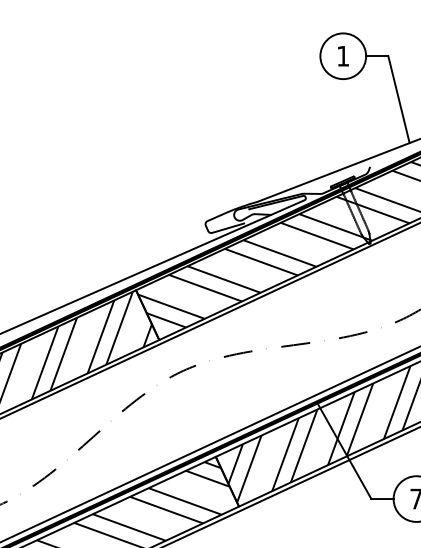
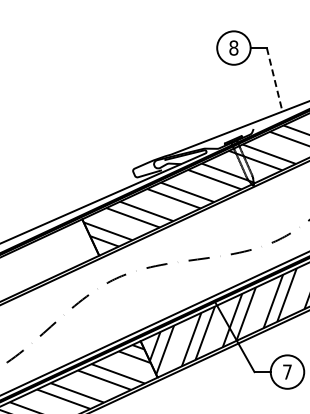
text: (342, 55) -> (233, 47), 1 -> 8
line: (398, 99) -> (274, 79), solid -> dashed
hatch: (91, 345) -> (49, 259), removed

